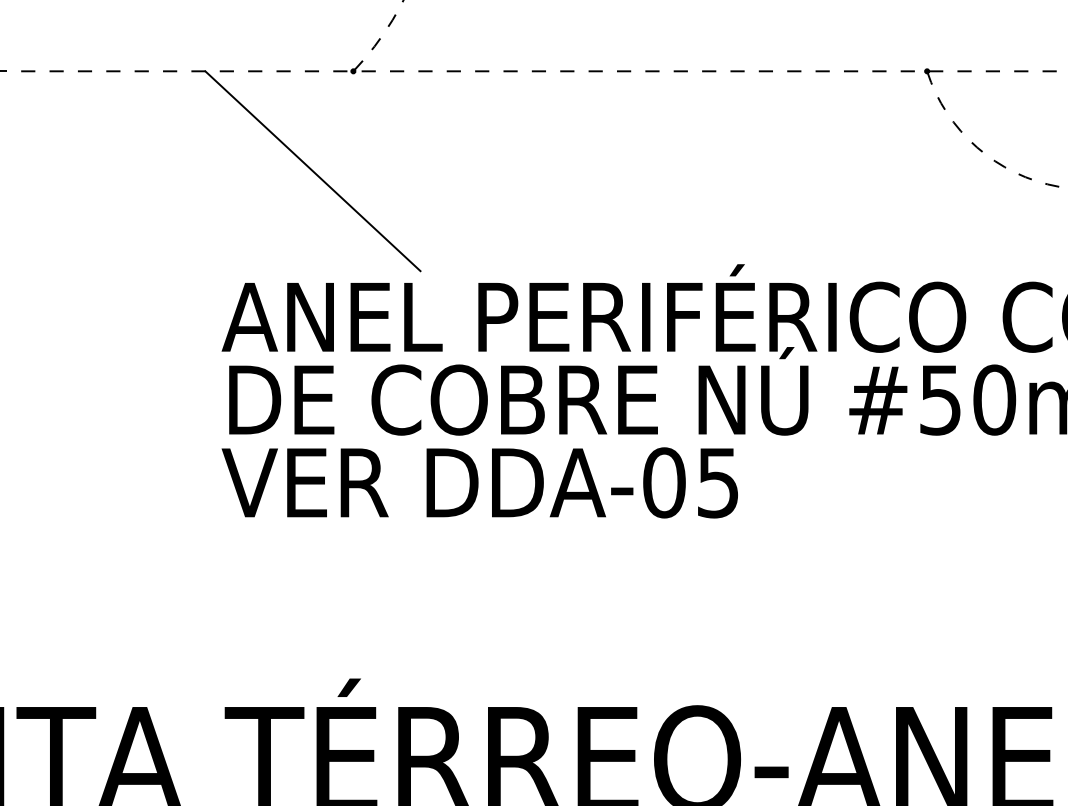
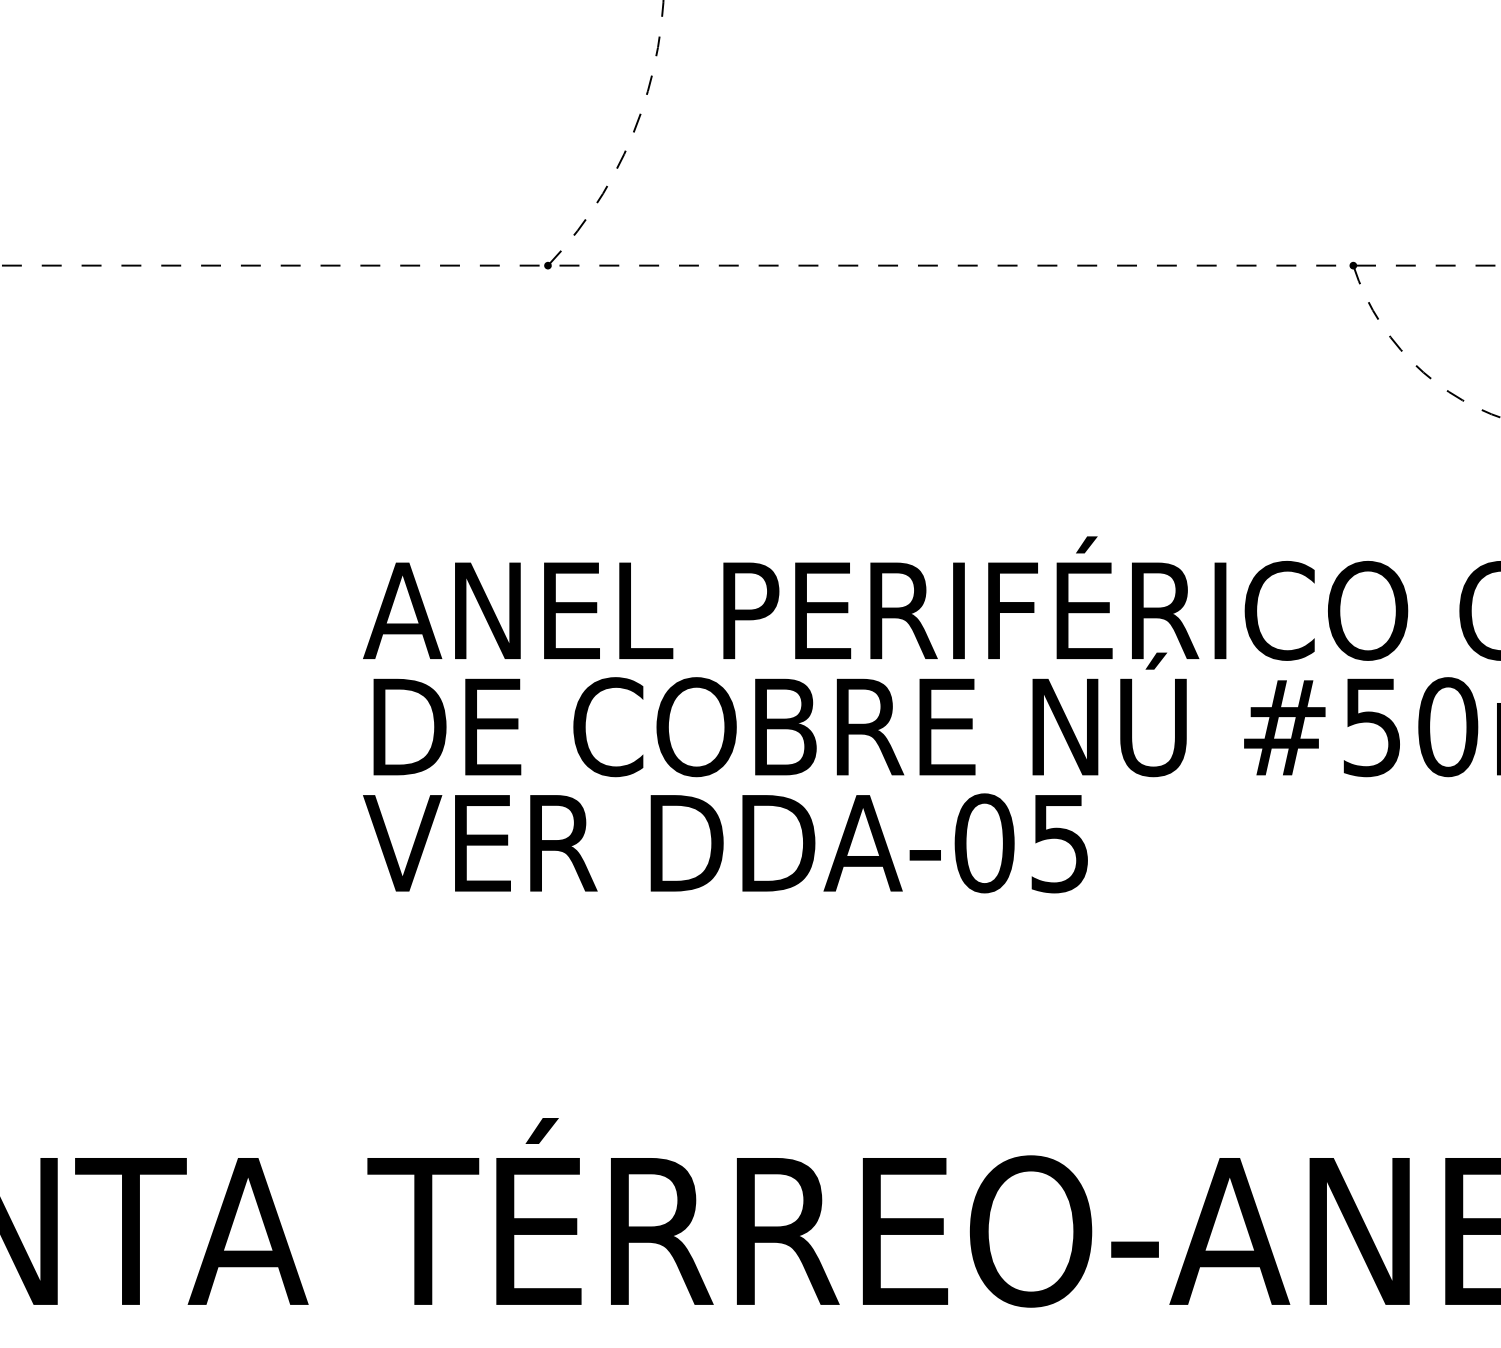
line: (313, 170) -> (491, 405), removed

